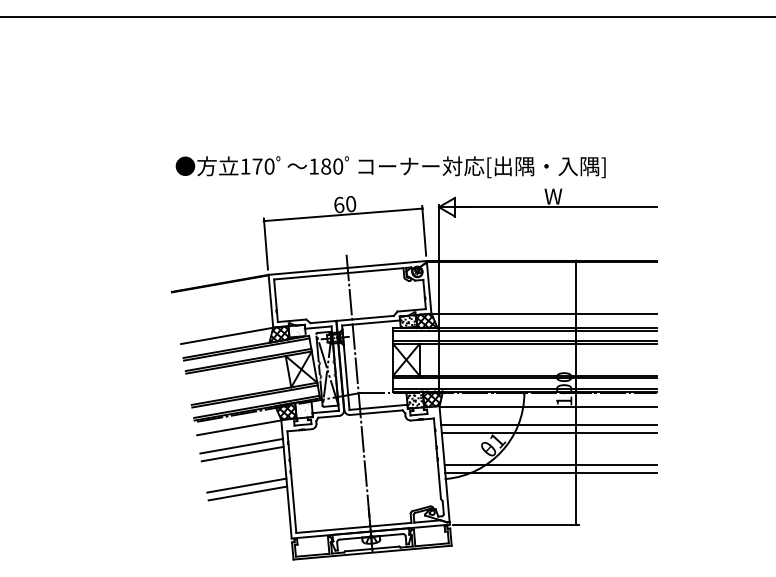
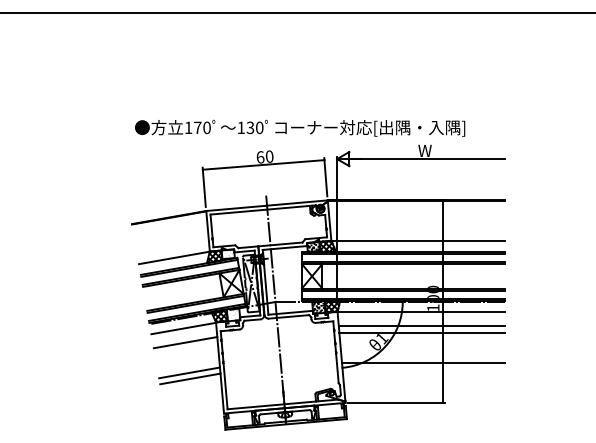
text: (326, 166) -> (250, 127), 180 -> 130
line: (242, 453) -> (186, 348), removed
line: (550, 464) -> (422, 356), removed

